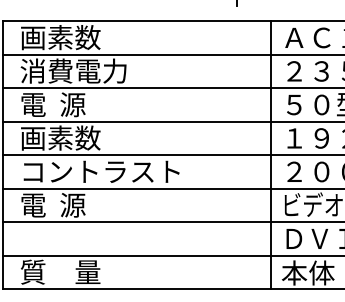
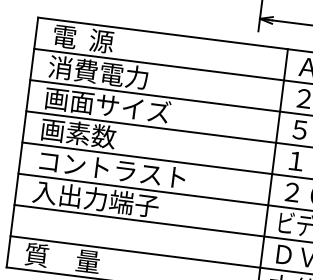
text: (60, 37) -> (90, 39), 画素数 -> 電  源
text: (88, 104) -> (108, 105), 電  源 -> 画面サイズ
text: (87, 204) -> (95, 198), 電  源 -> 入出力端子

